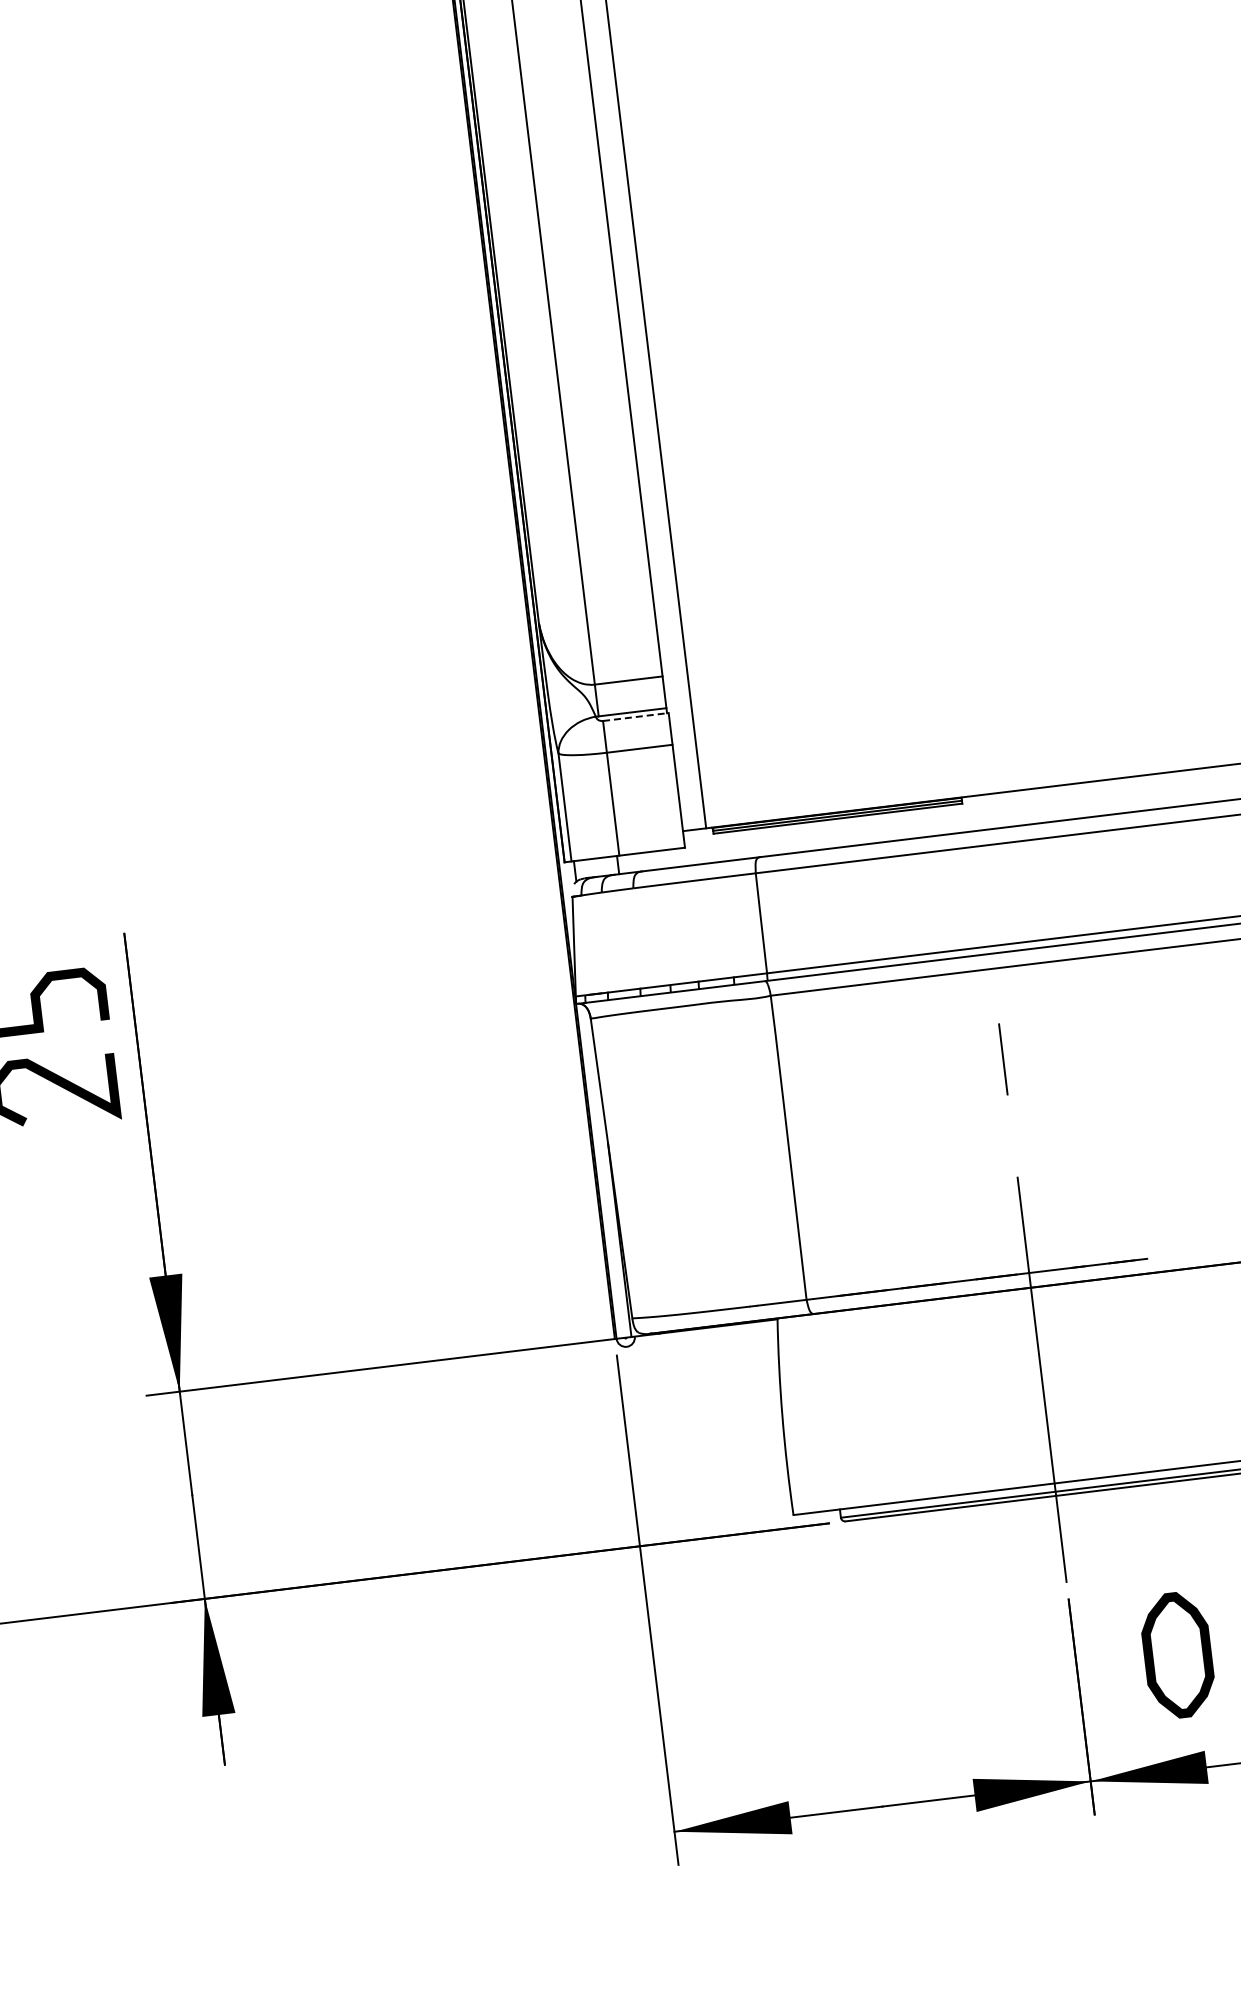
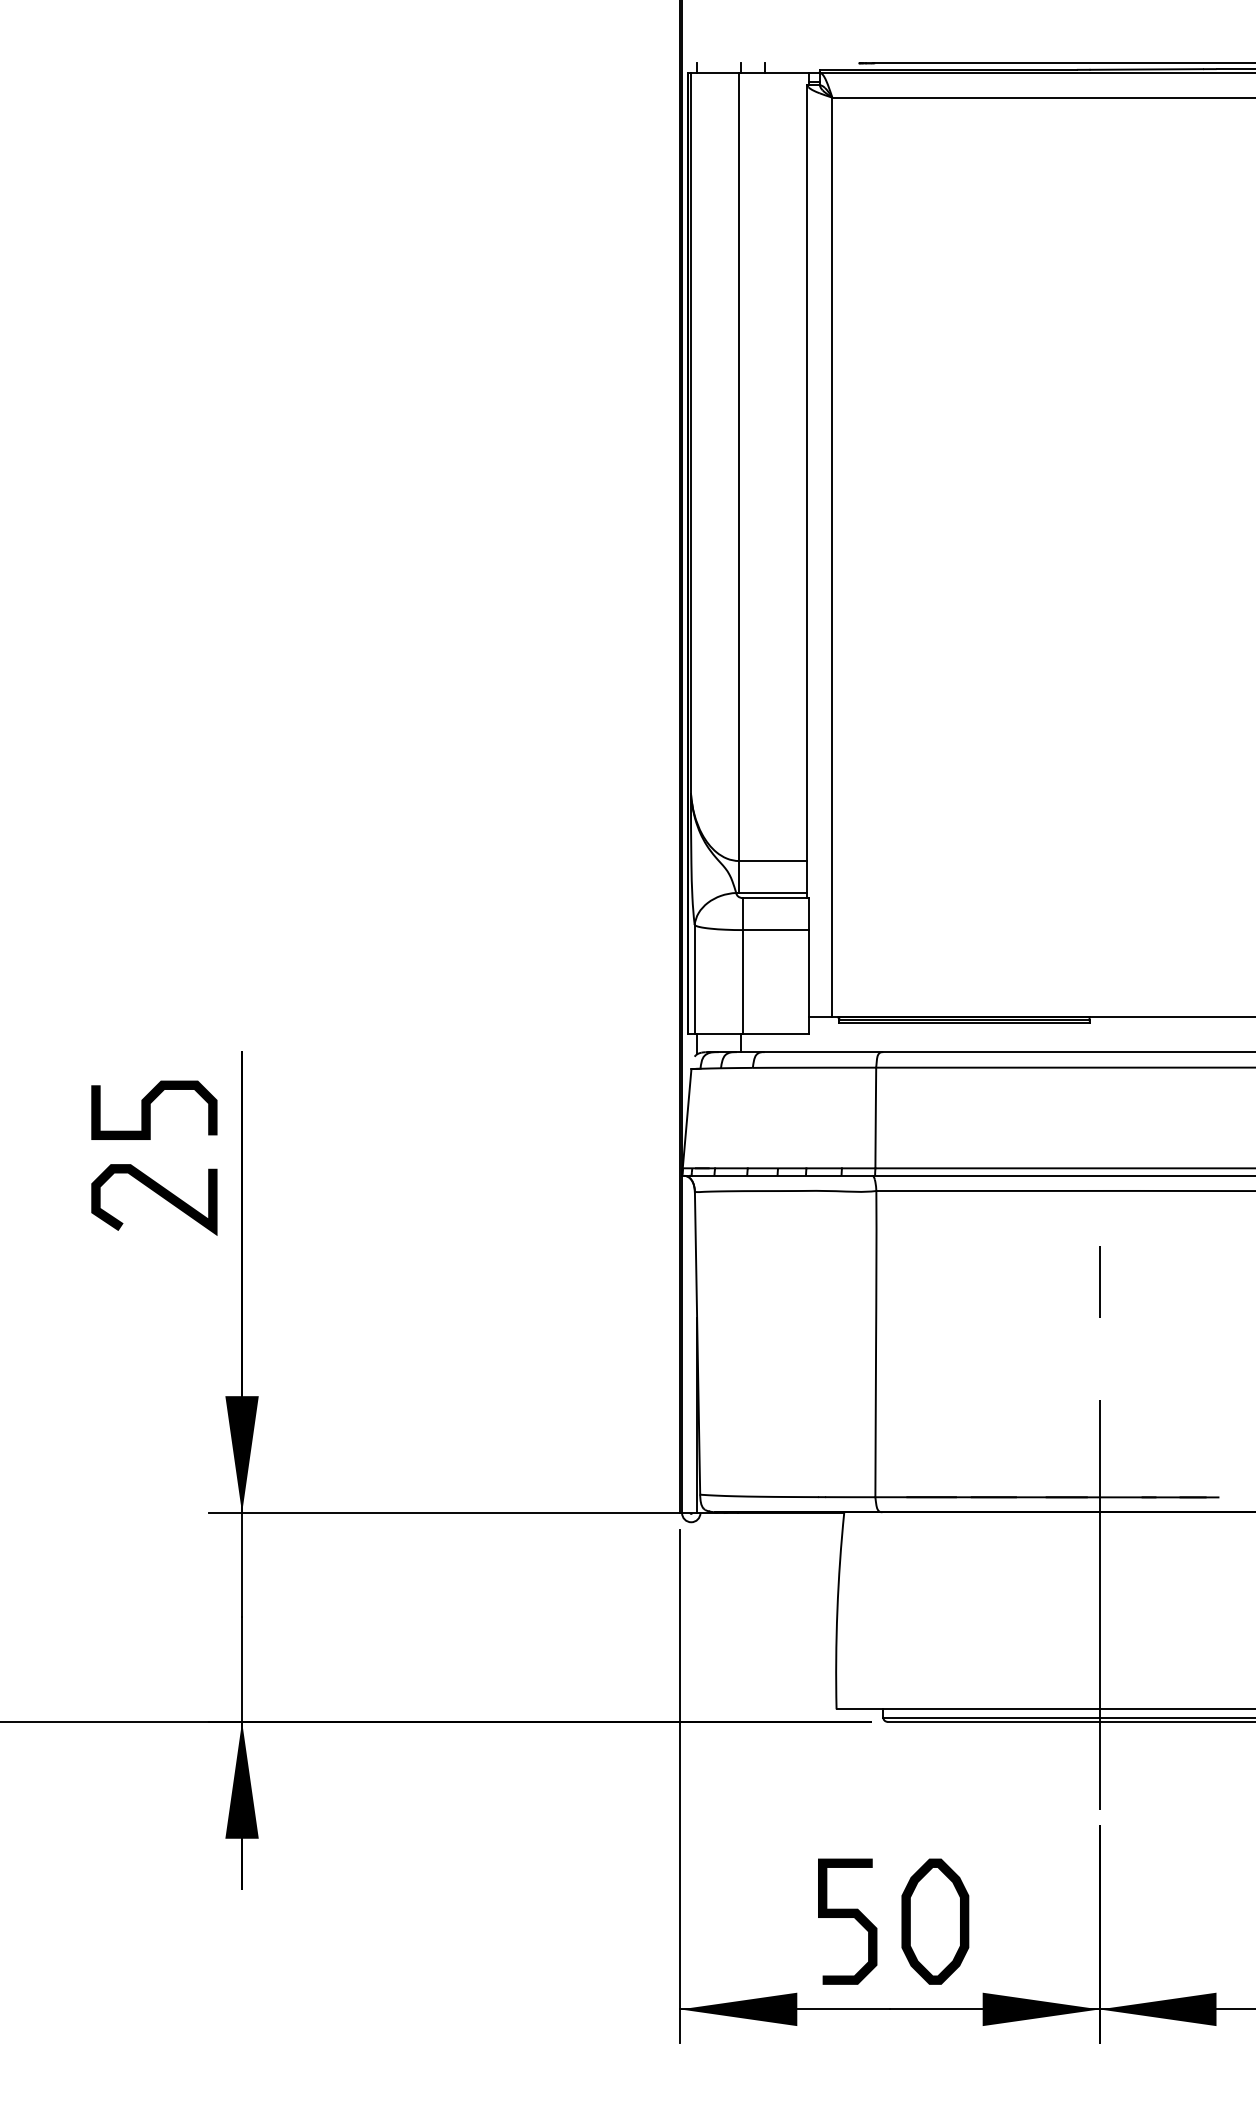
line: (636, 717) -> (776, 898), dashed -> solid
part: (1178, 1655) -> (935, 1921), moved
curve: (829, 1720) -> (847, 1917), added

